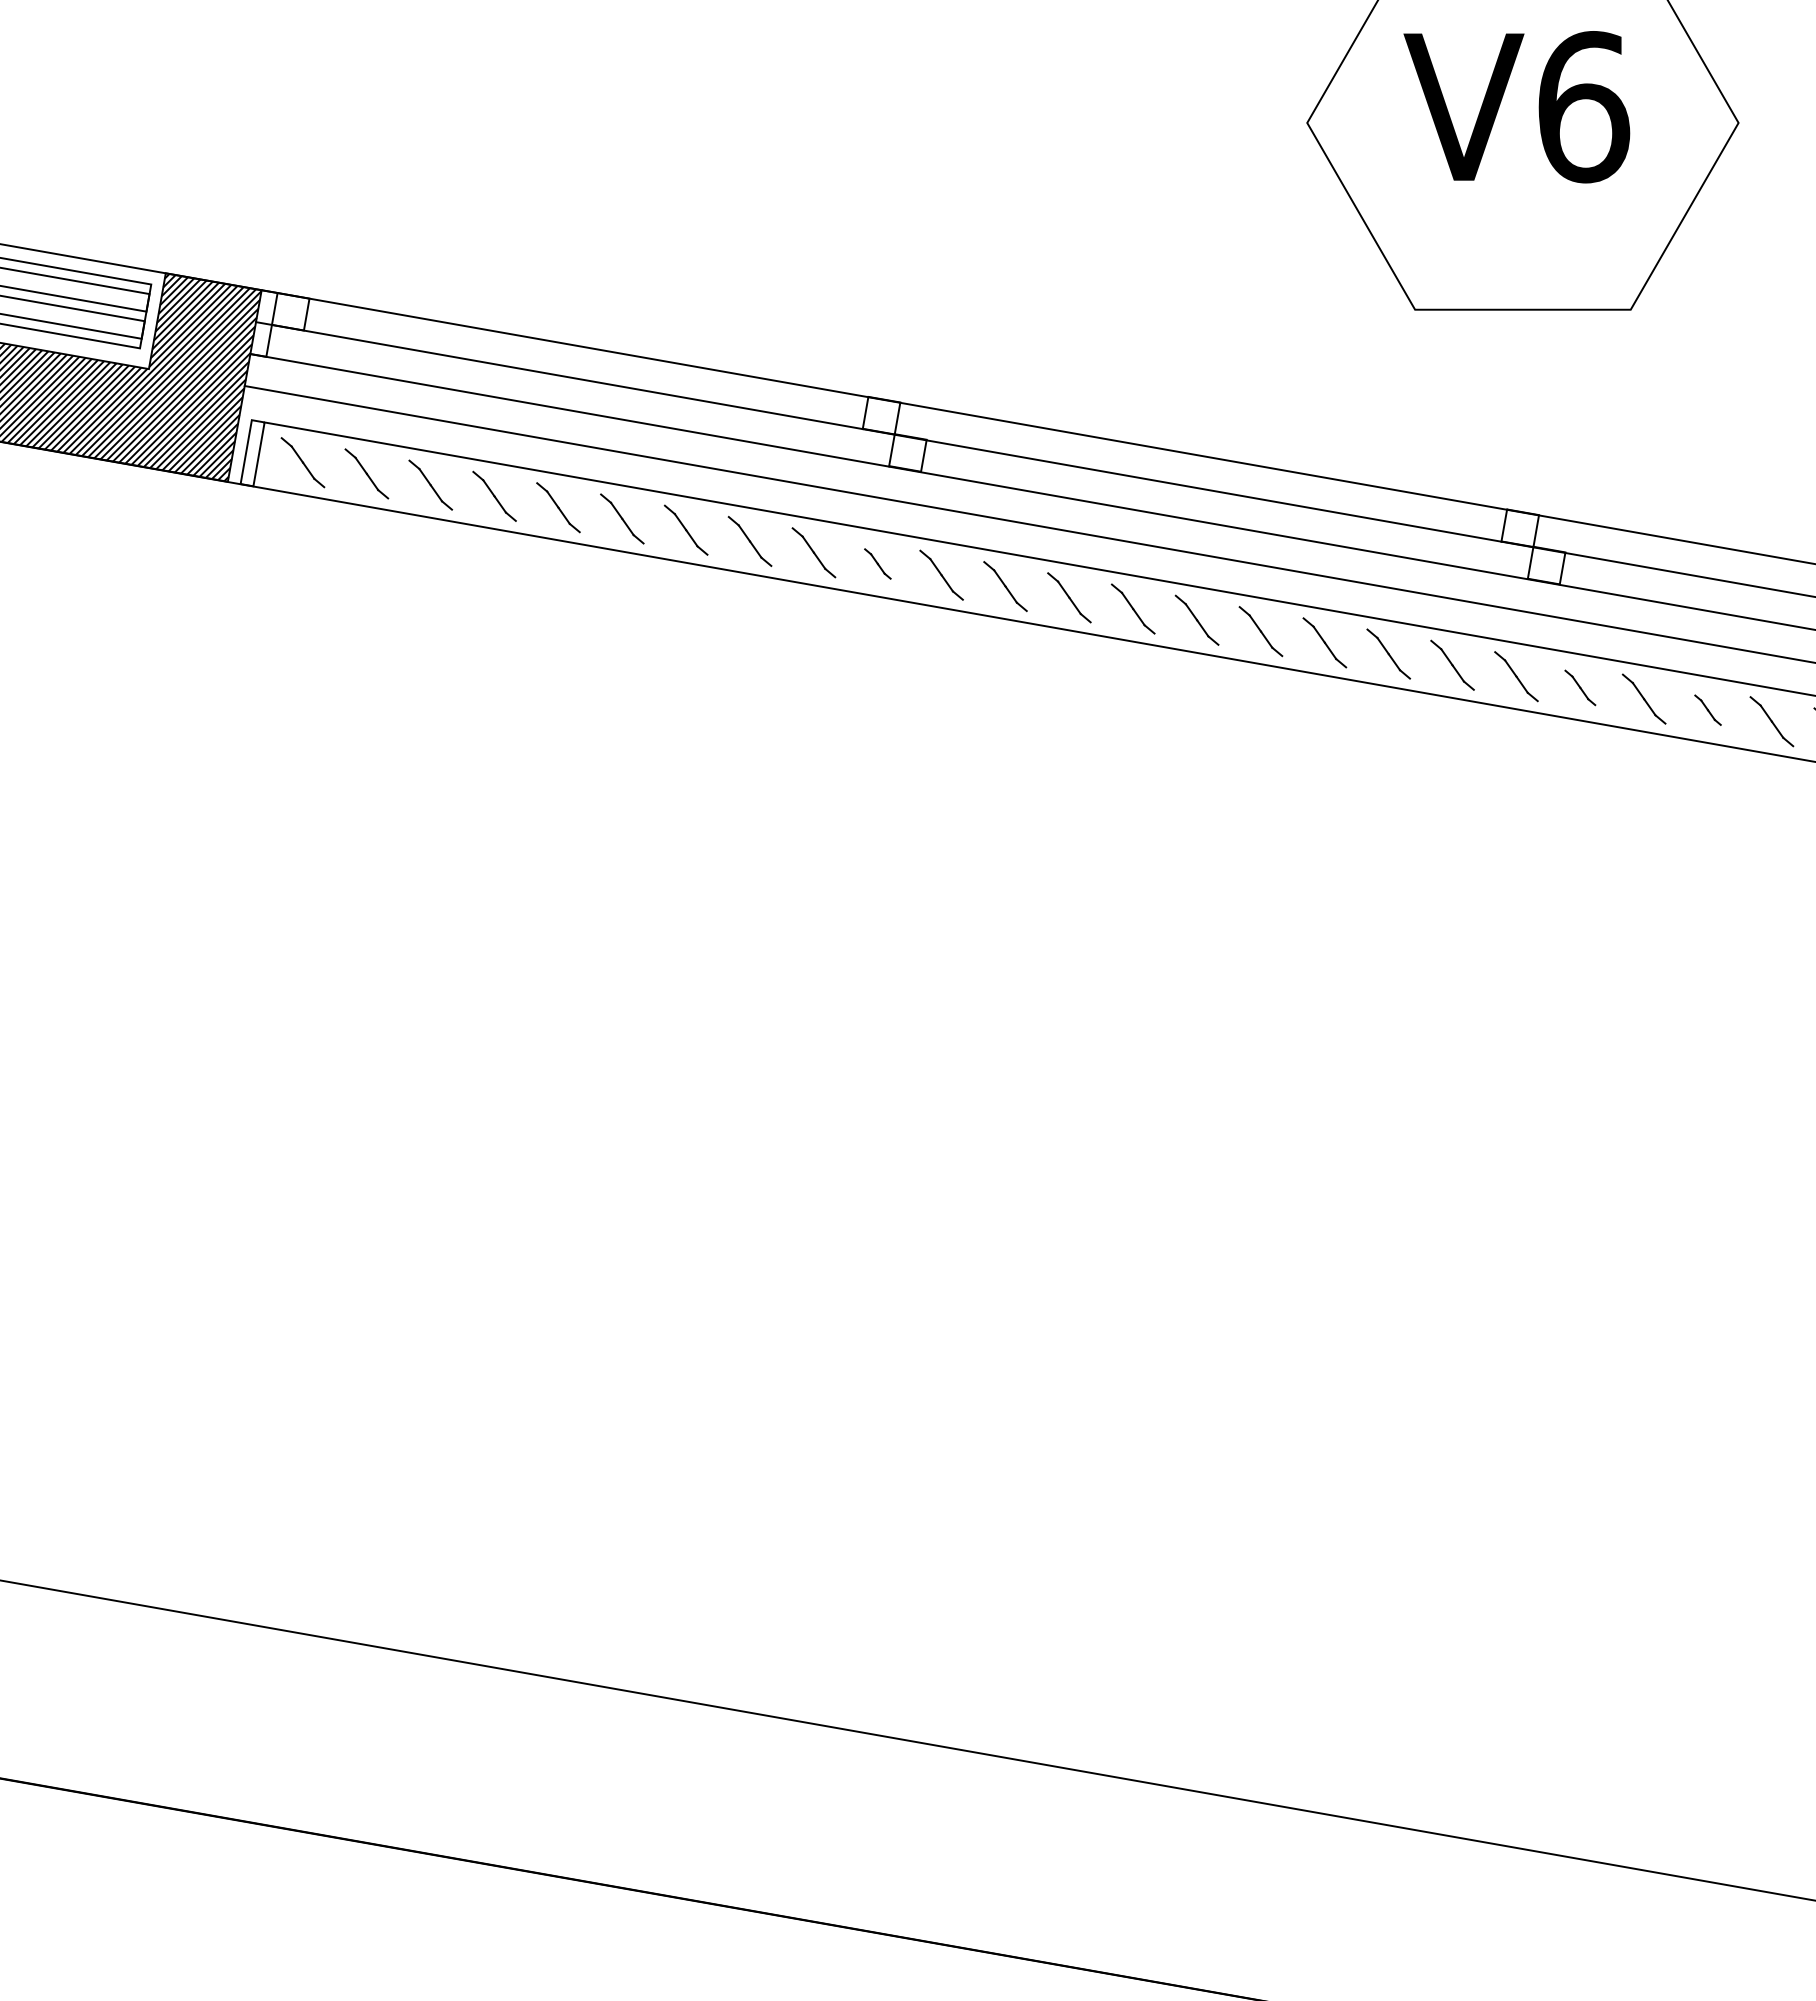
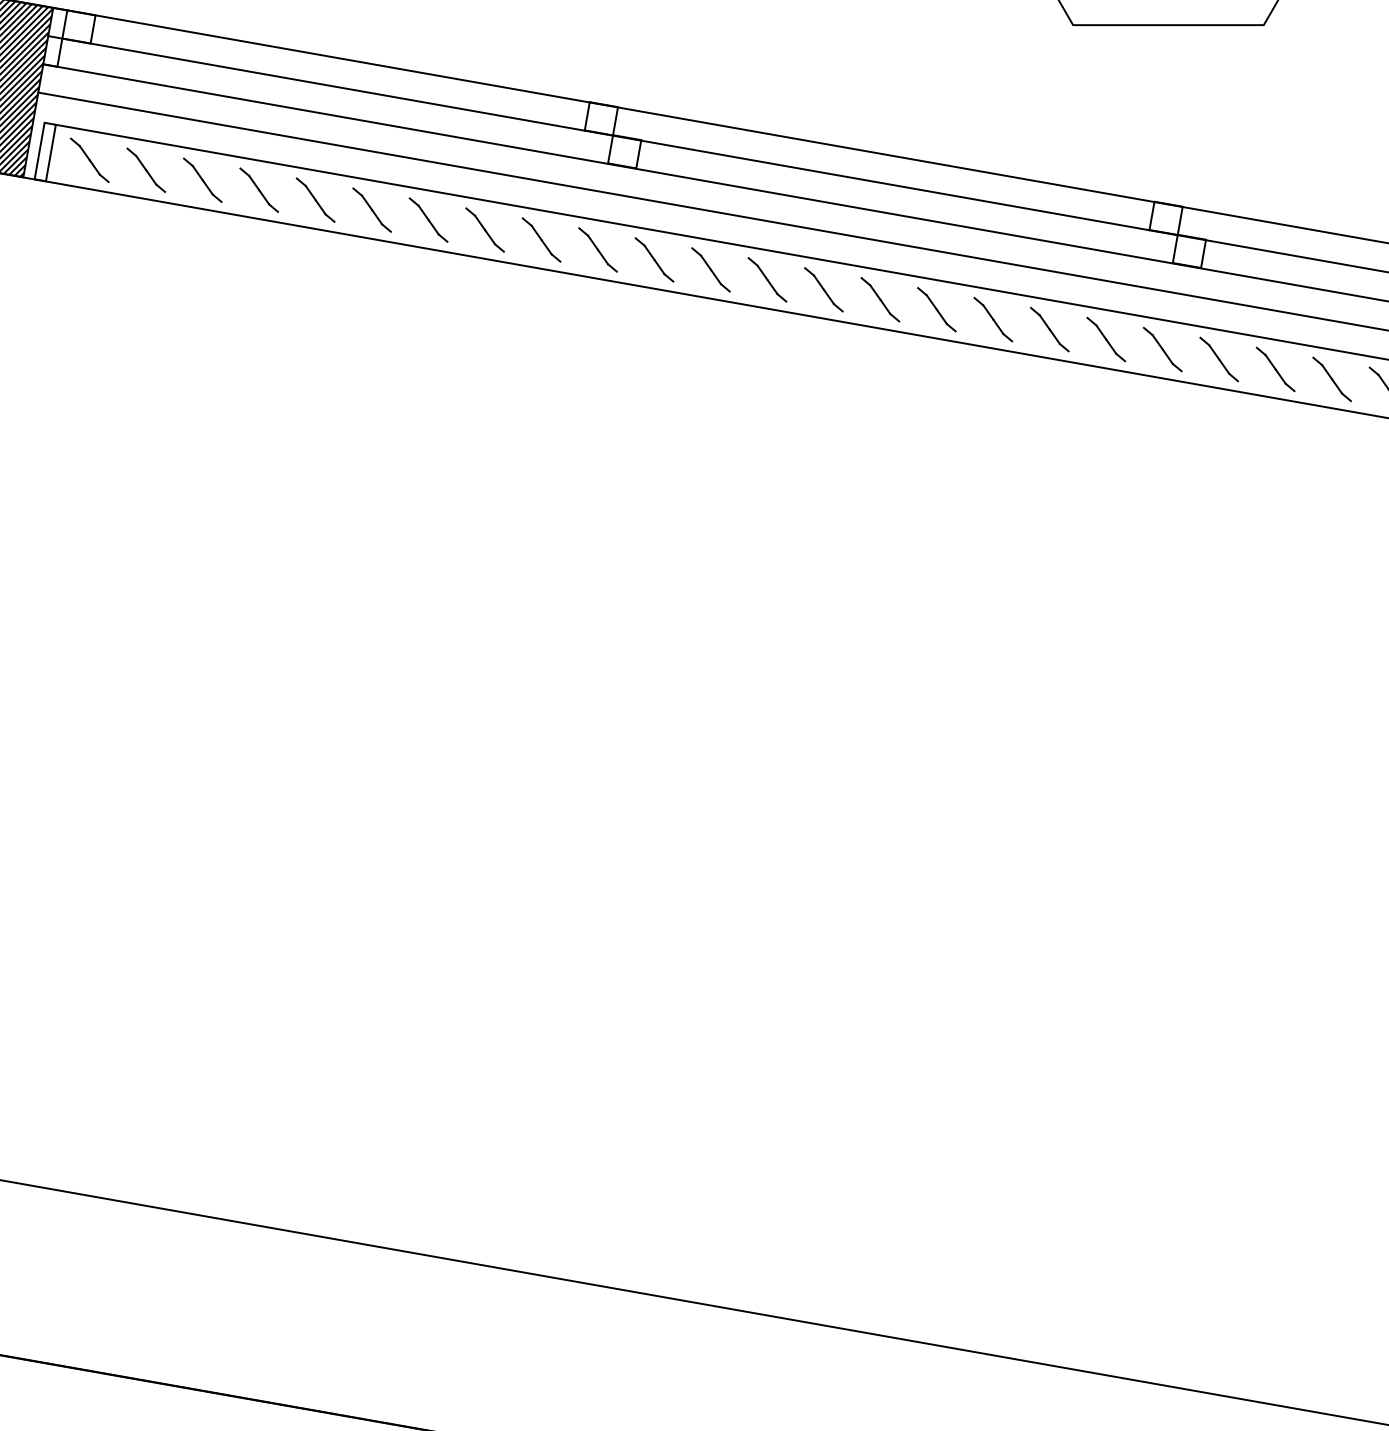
part: (877, 563) -> (597, 249), size x1.67
part: (1580, 687) -> (1219, 359), size x1.43
part: (1707, 709) -> (1331, 378), size x1.67

